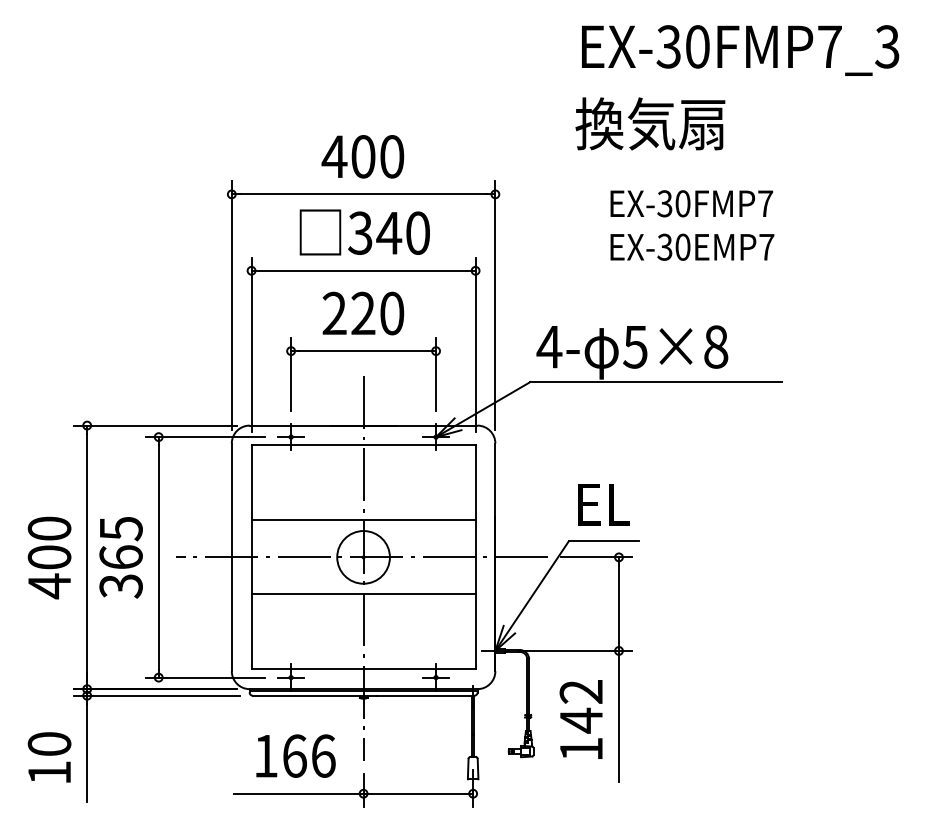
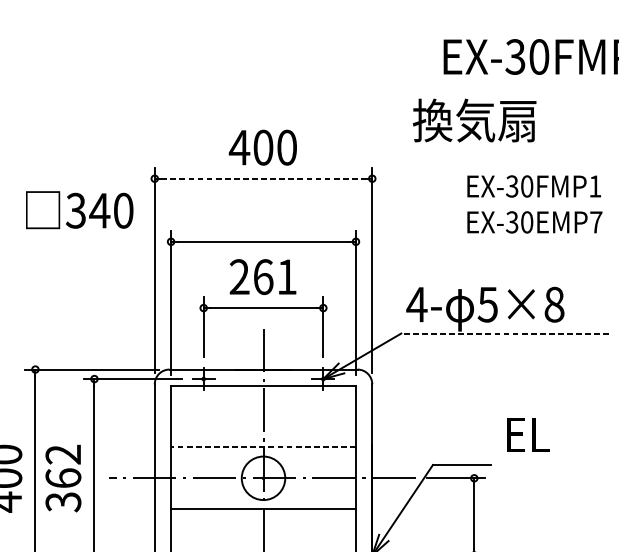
text: (650, 123) -> (474, 120), moved
line: (363, 194) -> (263, 178), solid -> dashed
text: (765, 203) -> (595, 186), EX-30FMP7 -> EX-30FMP1
text: (364, 232) -> (79, 210), moved
text: (377, 313) -> (275, 277), 220 -> 261
line: (656, 381) -> (505, 333), solid -> dashed
text: (603, 504) -> (527, 434), moved
line: (363, 519) -> (263, 447), solid -> dashed
text: (120, 528) -> (62, 454), 365 -> 362

